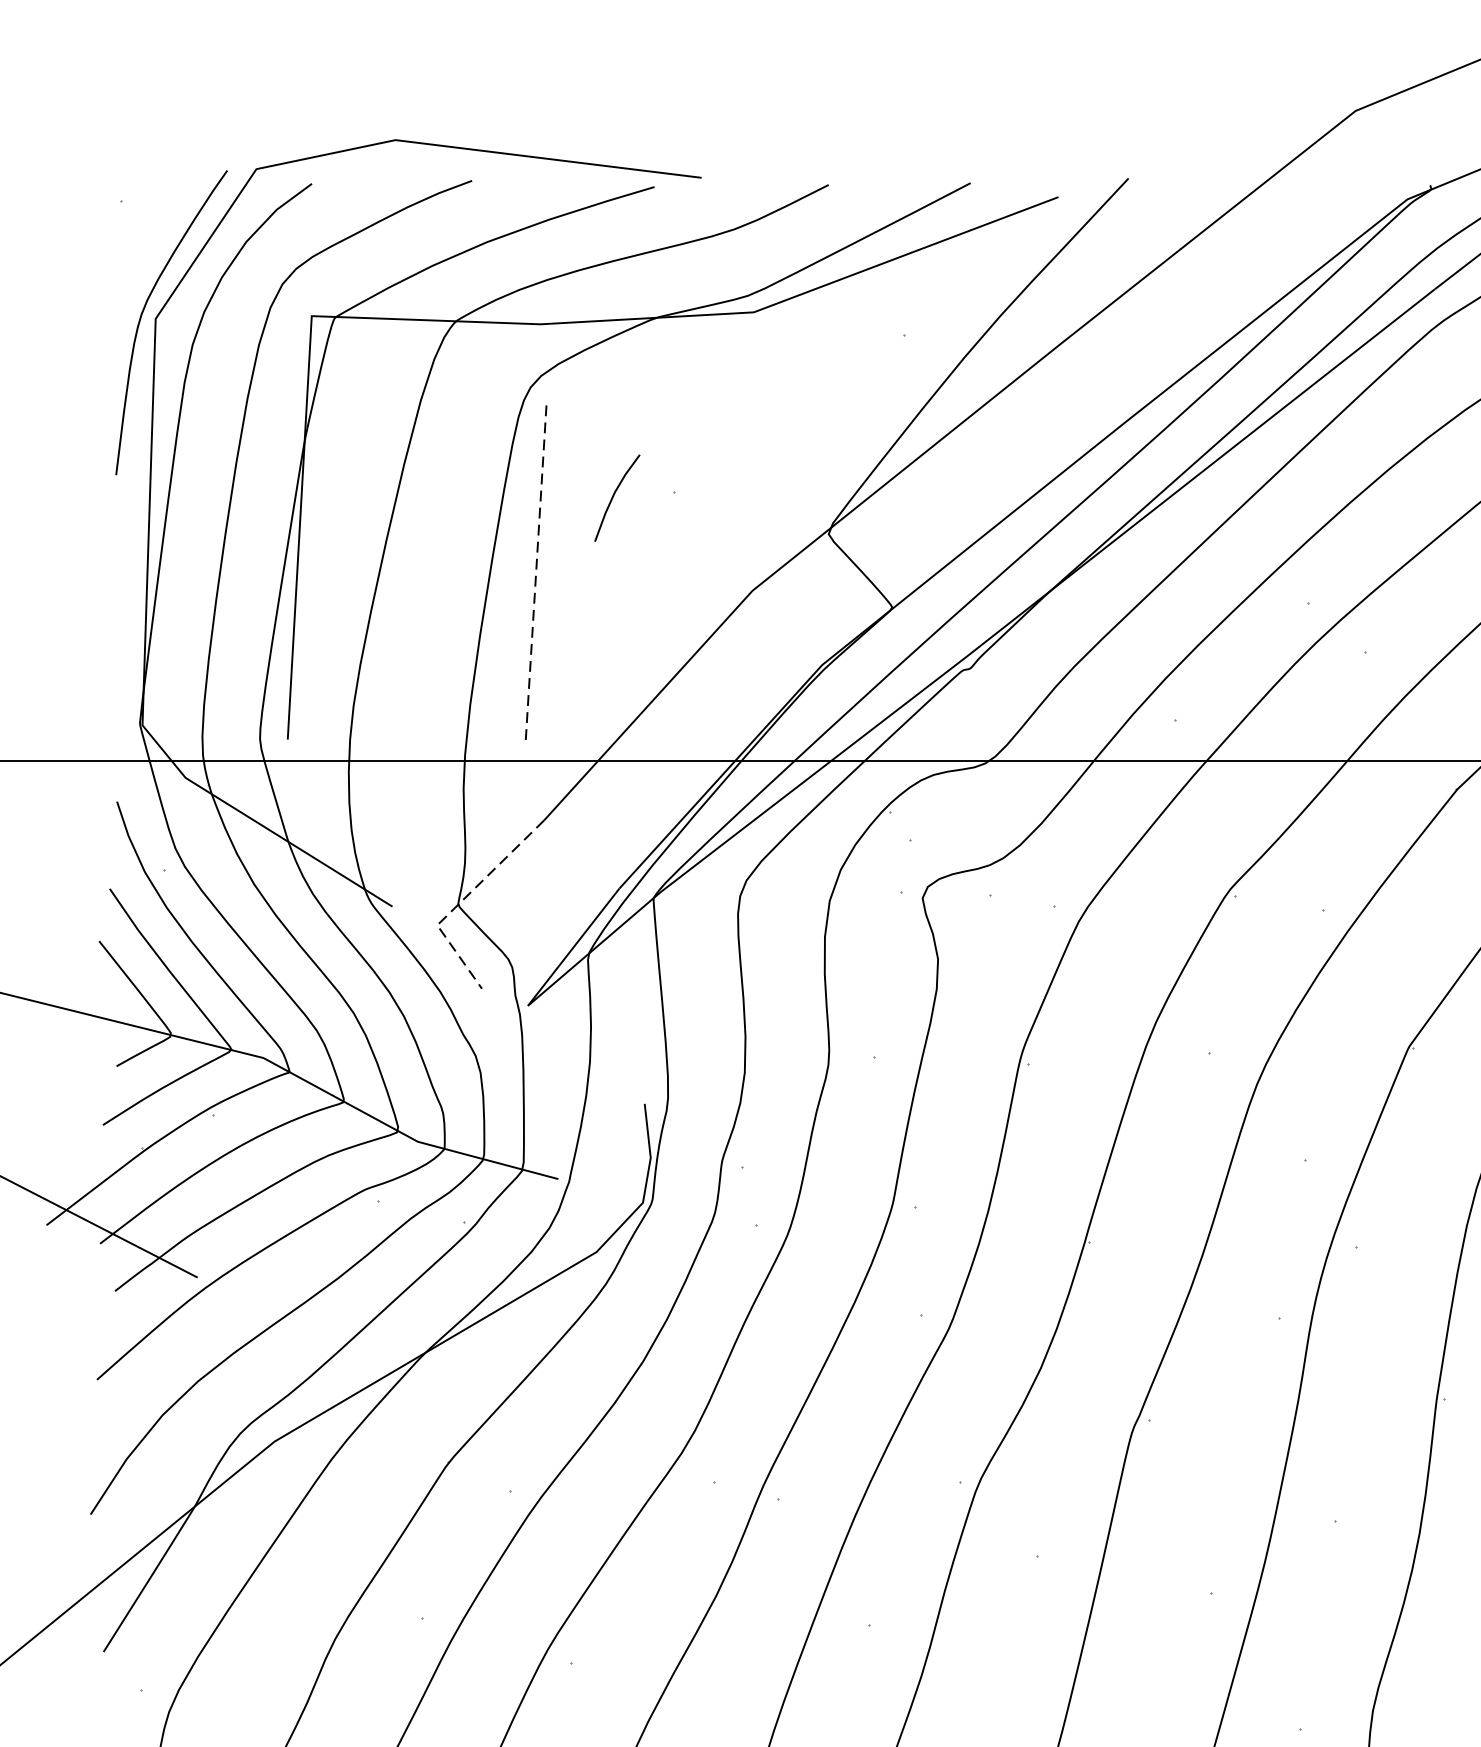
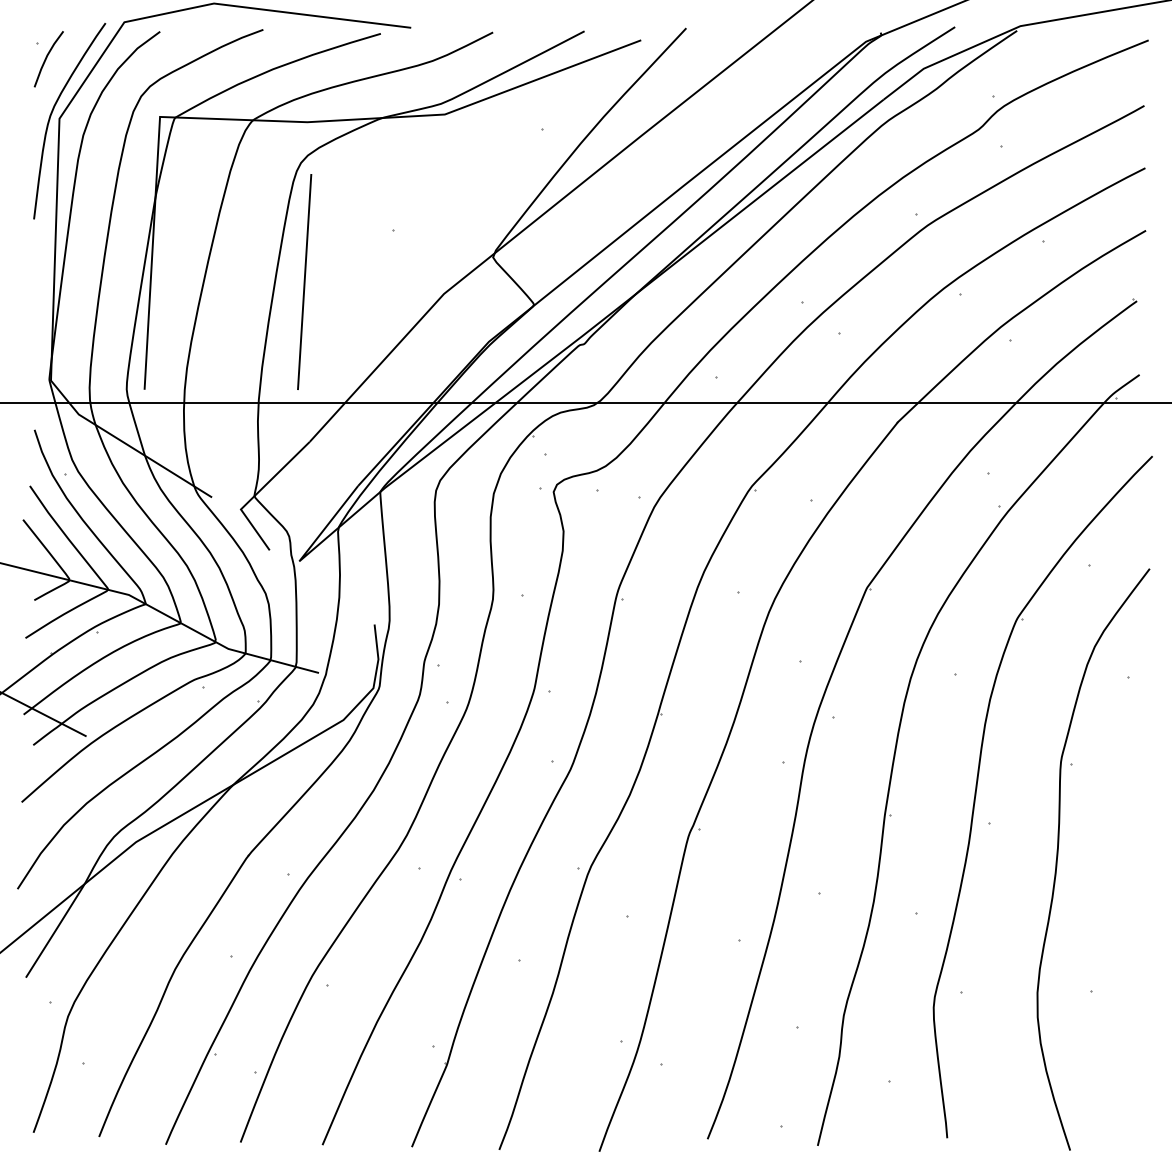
line: (613, 498) -> (46, 59), moved
line: (535, 571) -> (304, 281), dashed -> solid
line: (461, 902) -> (256, 494), dashed -> solid

